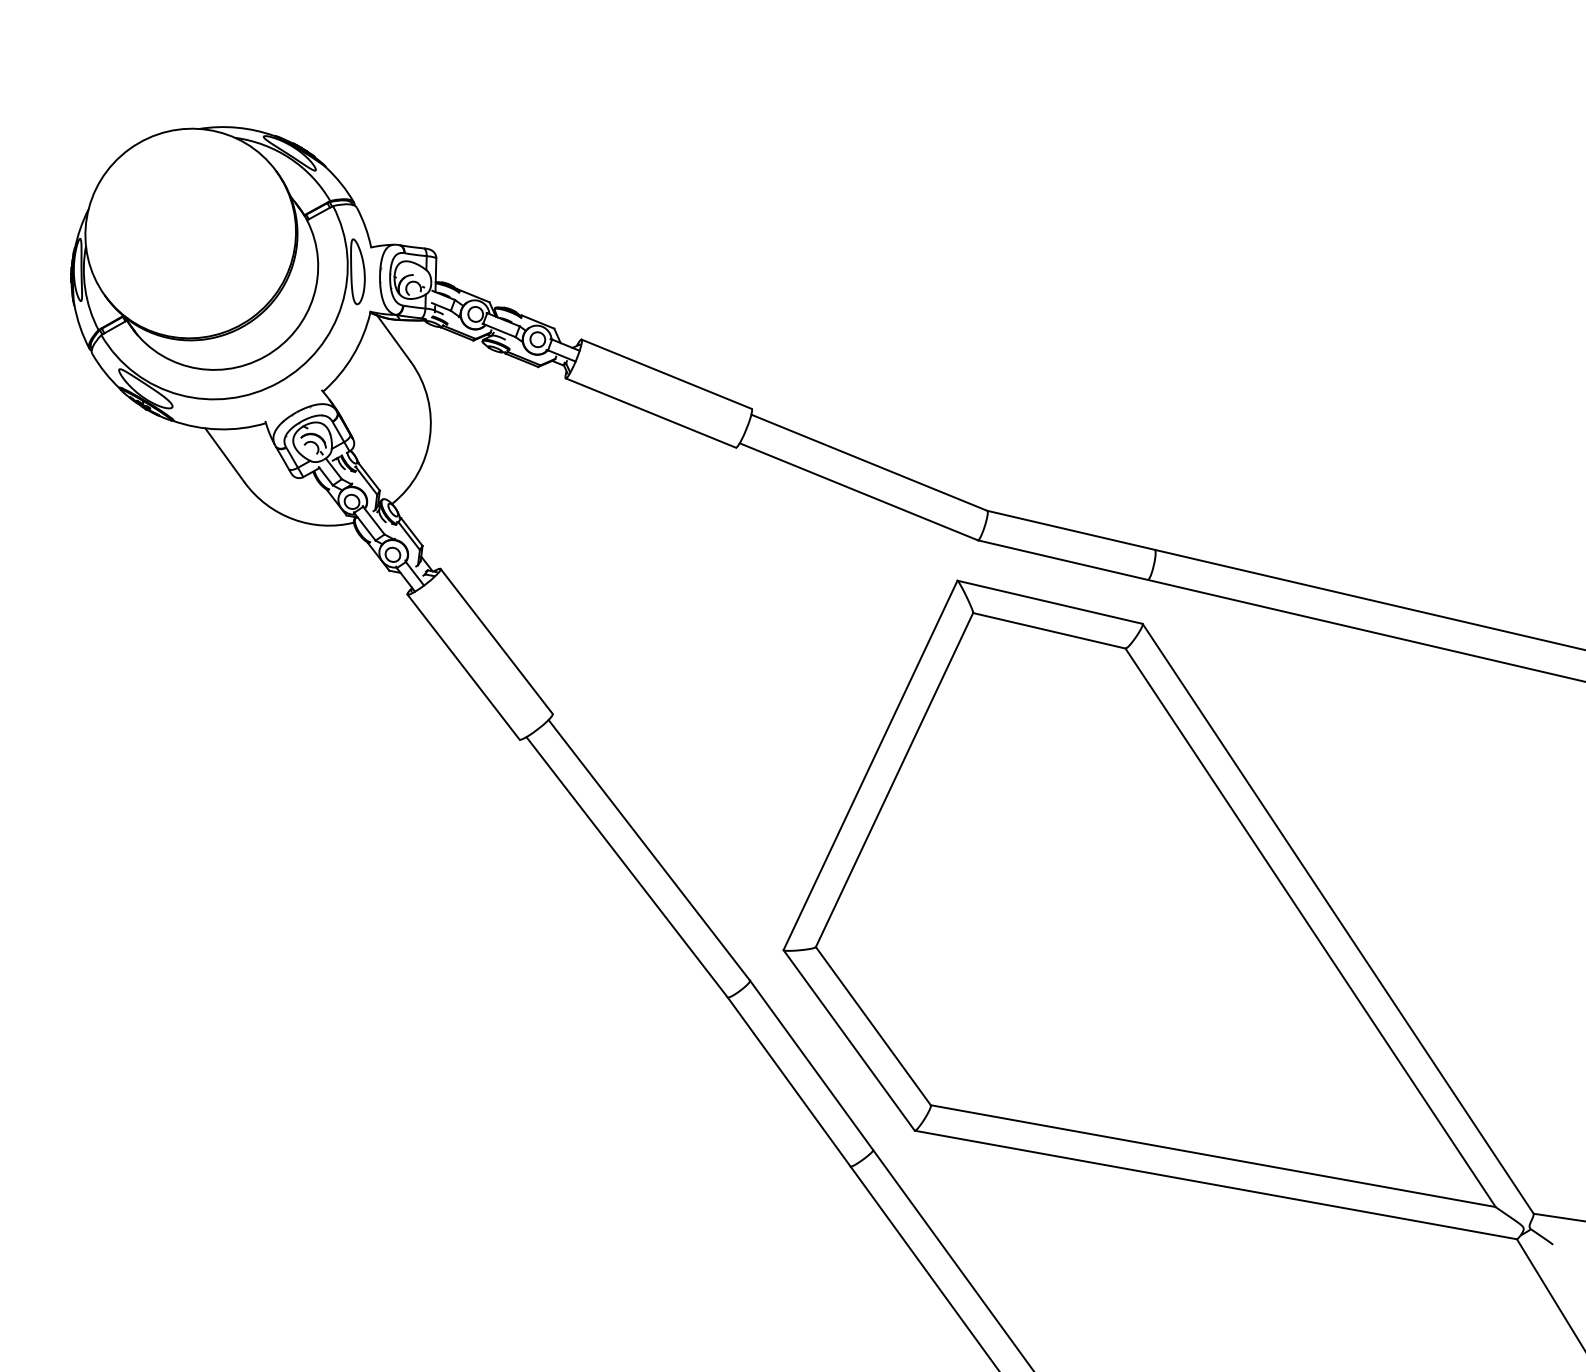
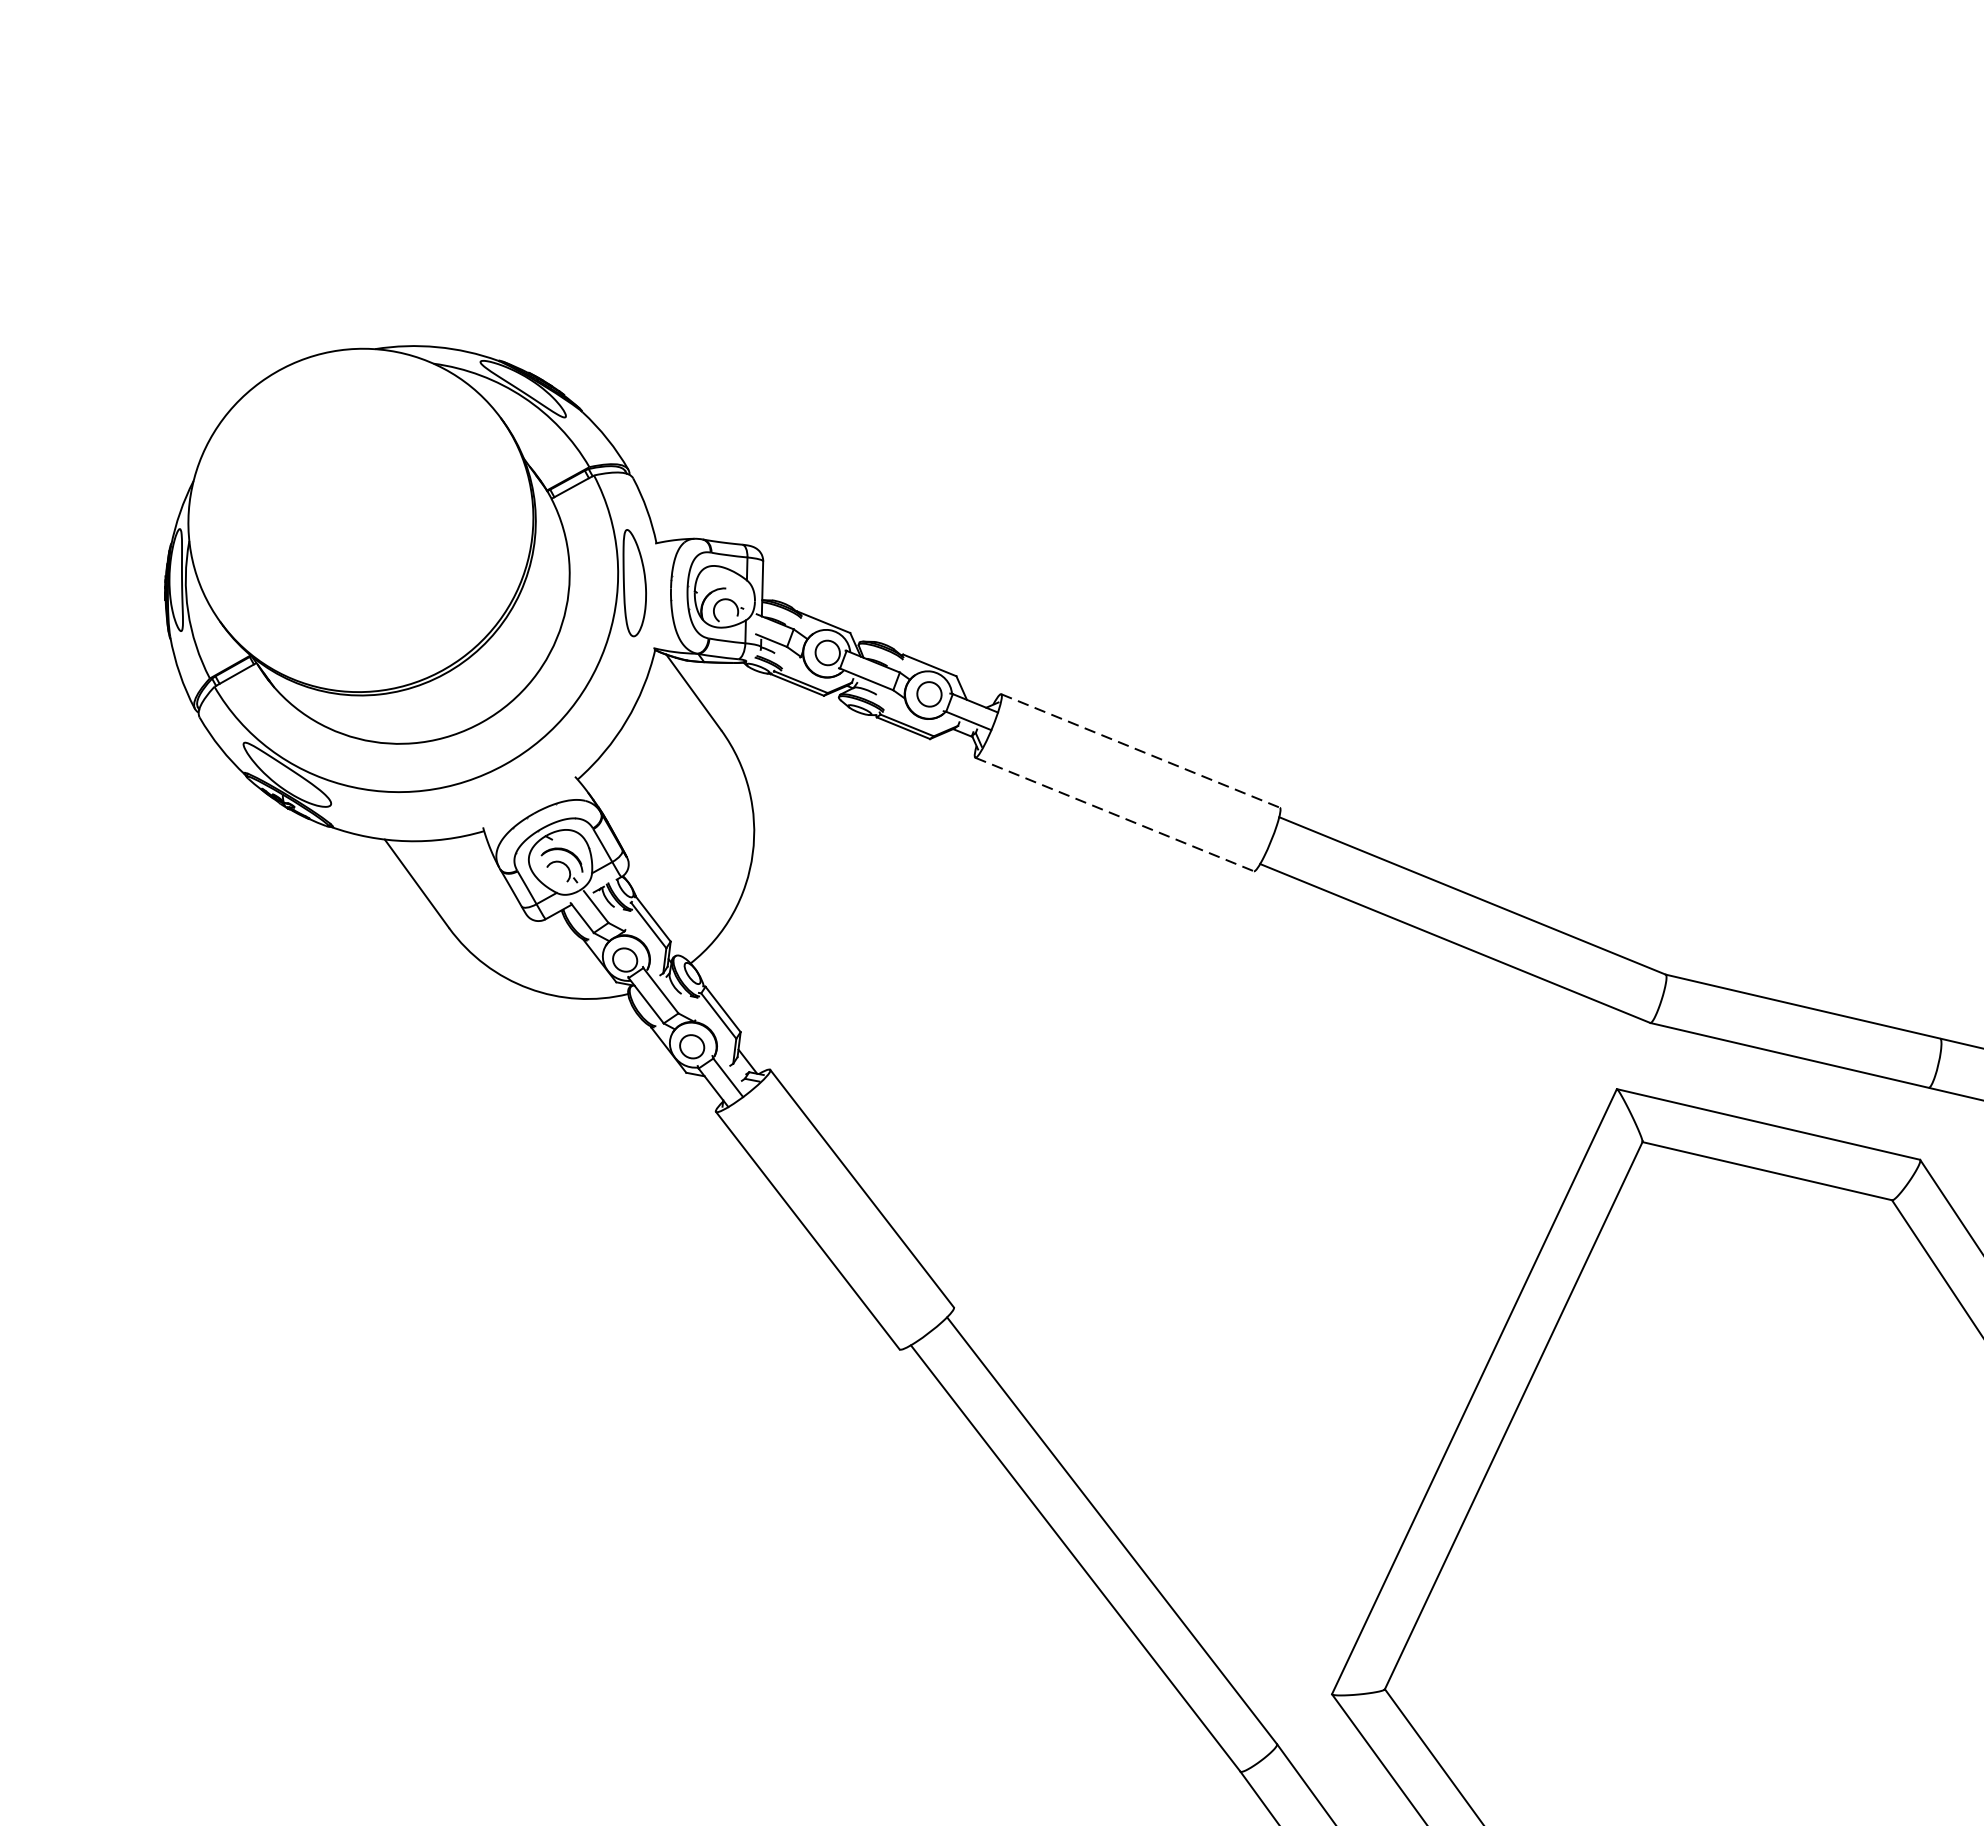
line: (666, 374) -> (1140, 751), solid -> dashed
line: (650, 413) -> (1114, 815), solid -> dashed

